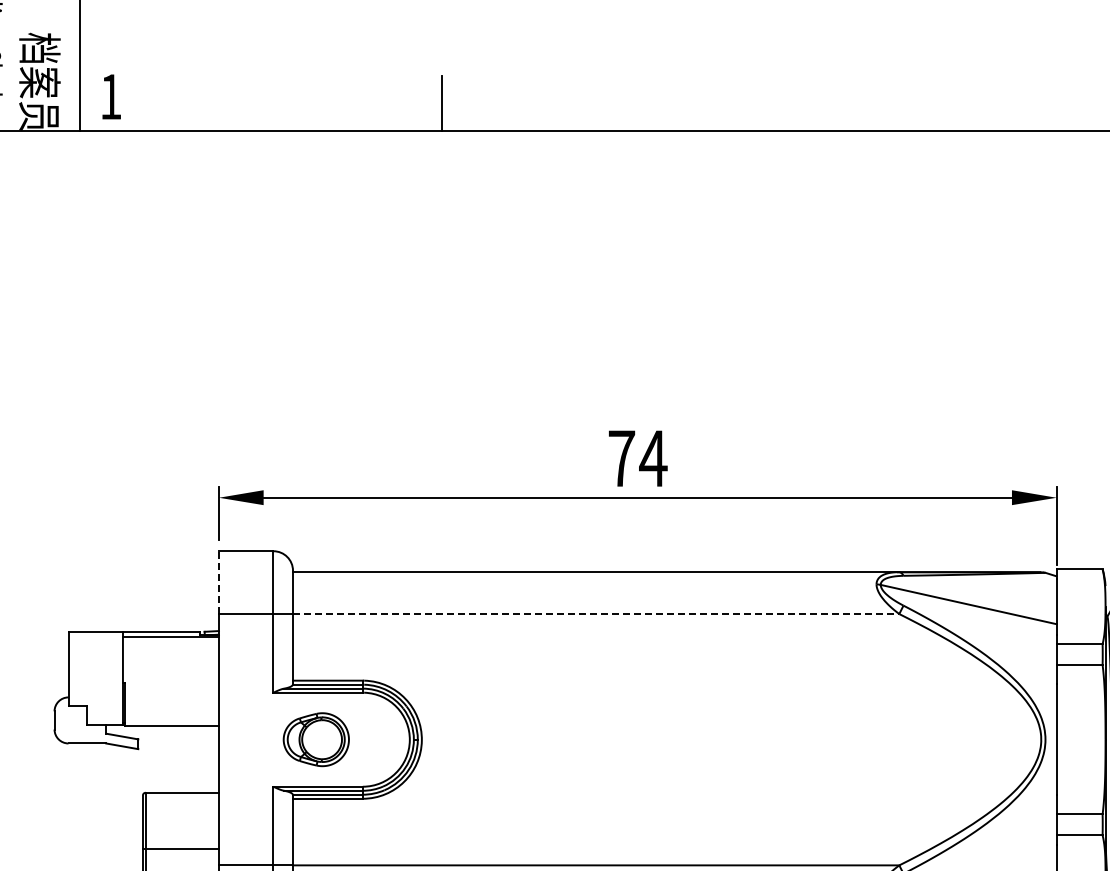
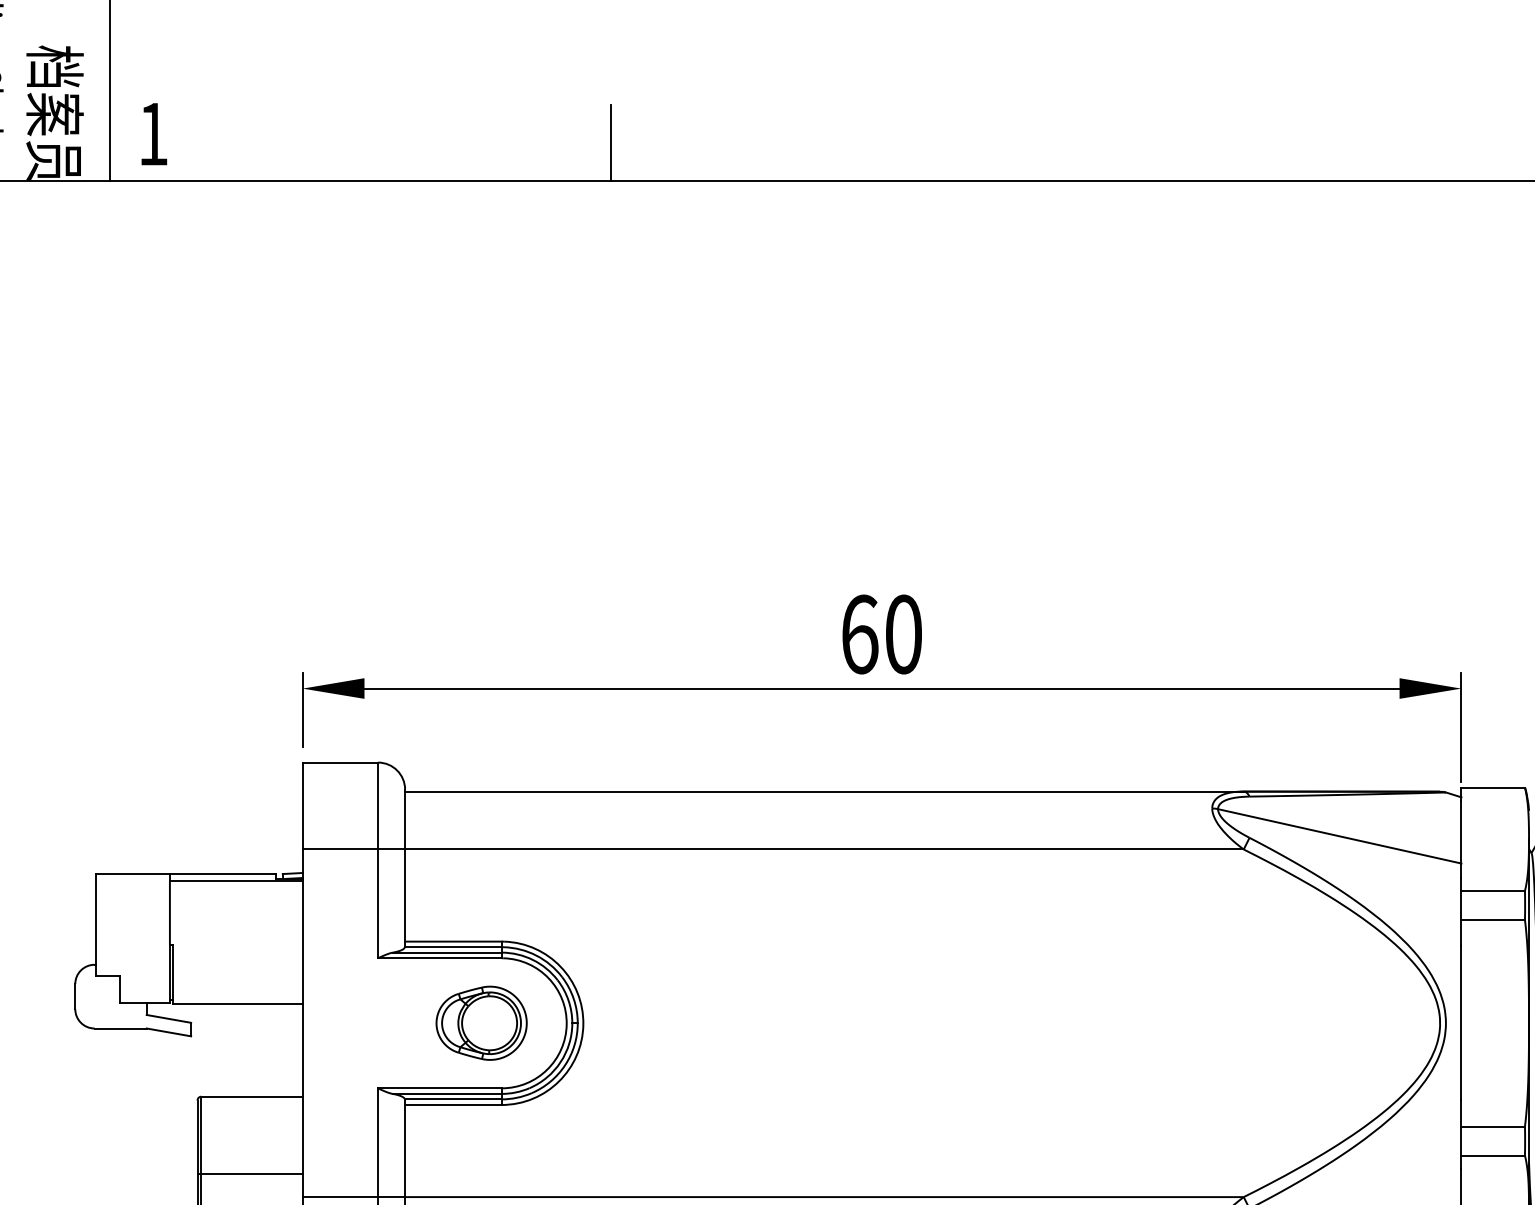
text: (637, 458) -> (881, 634), 74 -> 60
line: (219, 582) -> (303, 805), dashed -> solid
line: (596, 614) -> (824, 850), dashed -> solid
part: (315, 739) -> (480, 1022), moved

